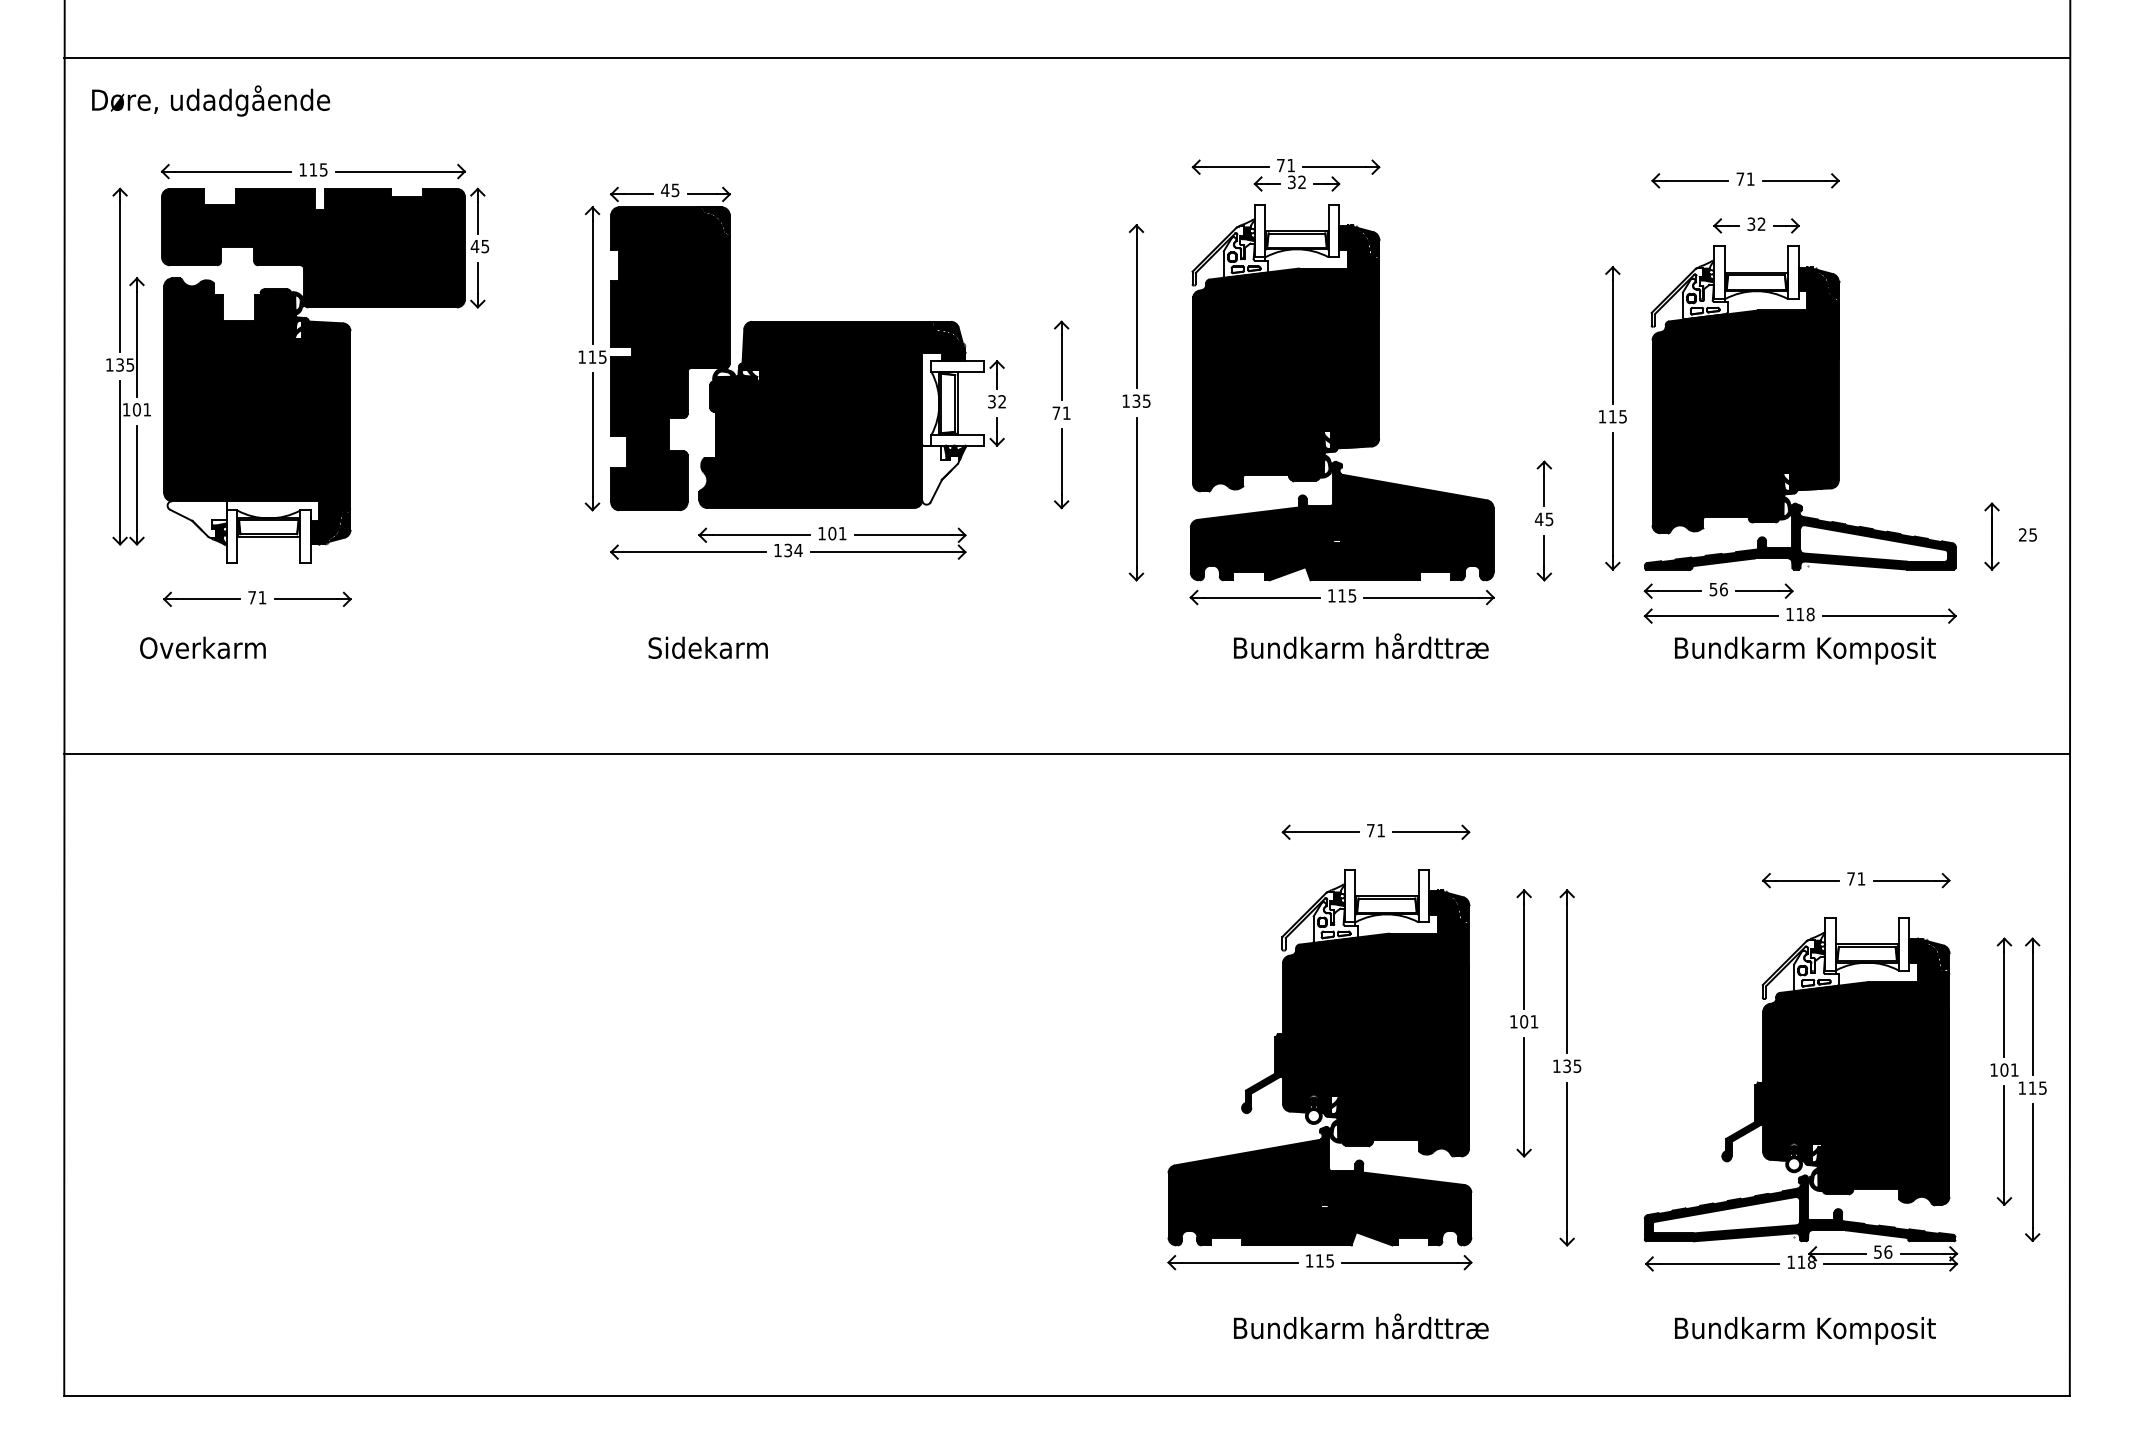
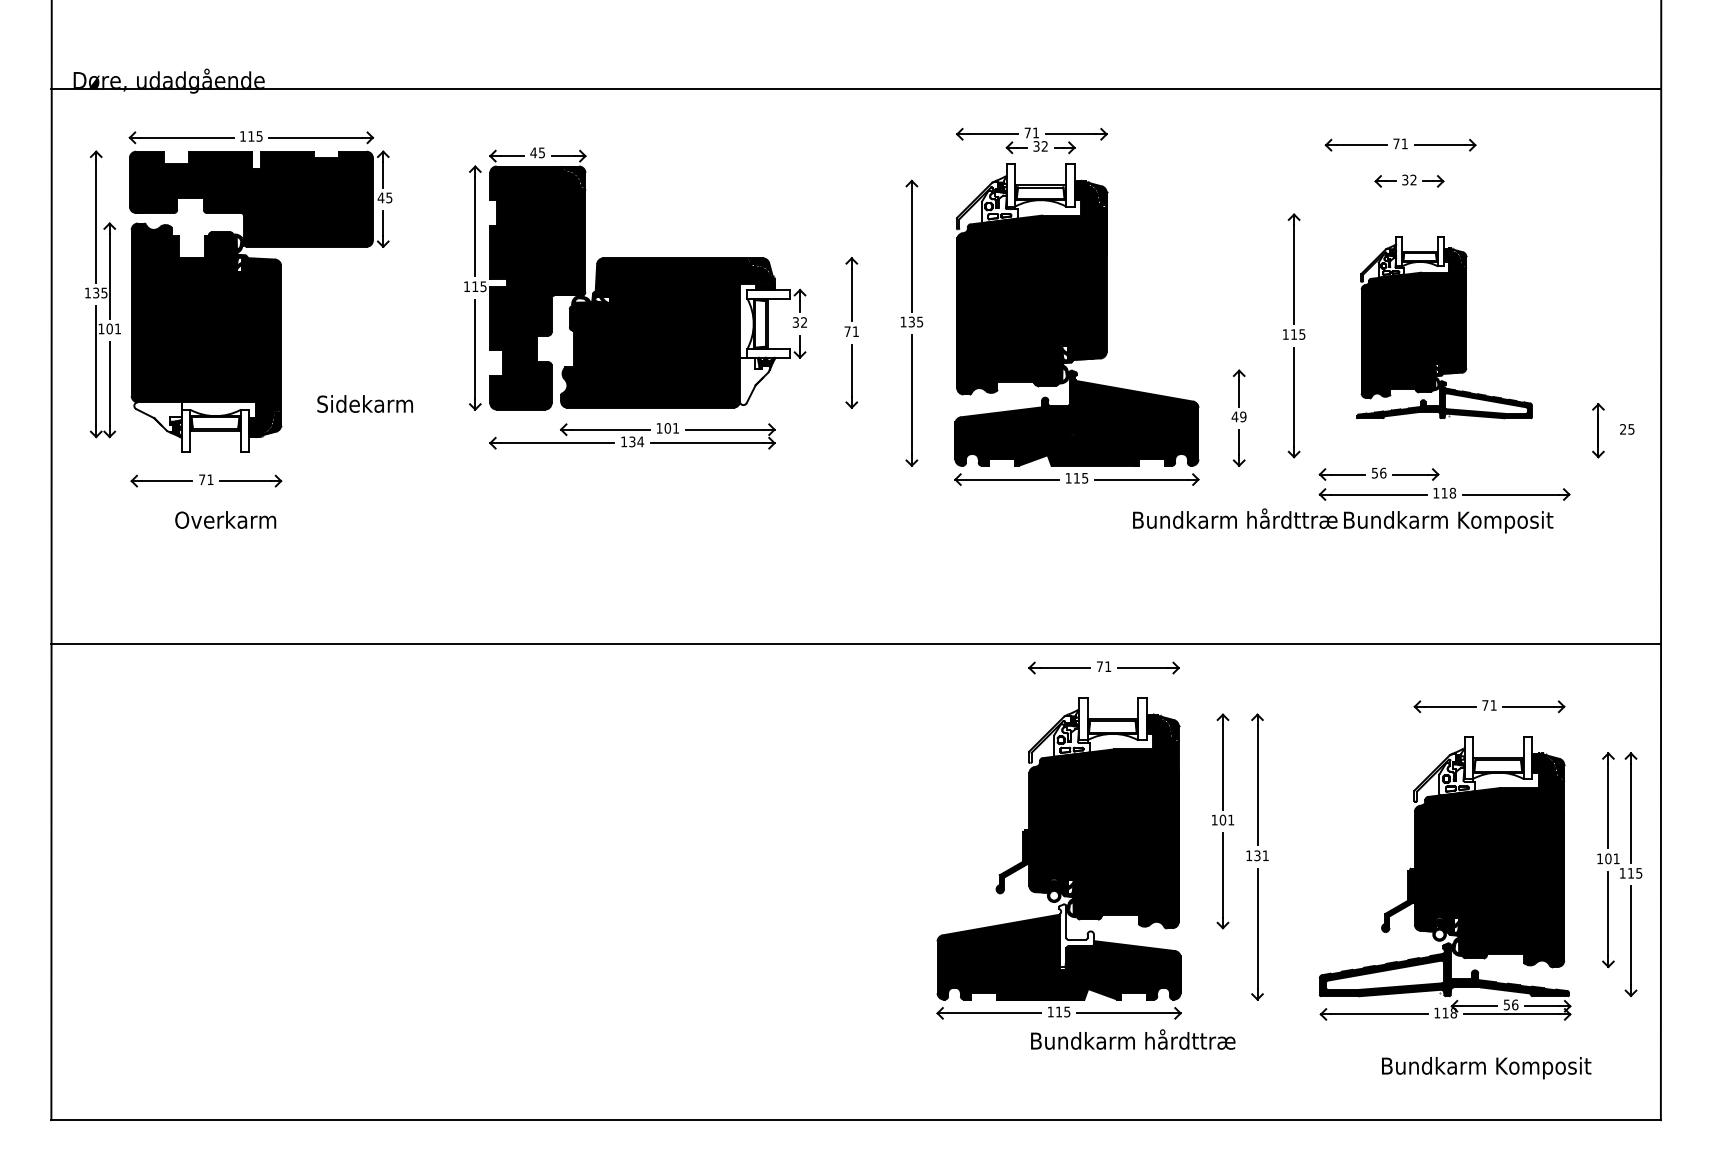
line: (1066, 57) -> (855, 88), moved
part: (1800, 407) -> (1444, 327), size x0.7
text: (1549, 518) -> (1243, 416), 45 -> 49
text: (1361, 645) -> (1235, 518), moved
text: (202, 647) -> (225, 519), moved
text: (707, 647) -> (364, 403), moved
line: (1066, 753) -> (855, 643), moved
text: (1577, 1065) -> (1265, 855), 135 -> 131
fill: (1341, 1165) -> (1076, 935), removed
text: (1361, 1326) -> (1133, 1039), moved
text: (1805, 1331) -> (1486, 1068), moved

